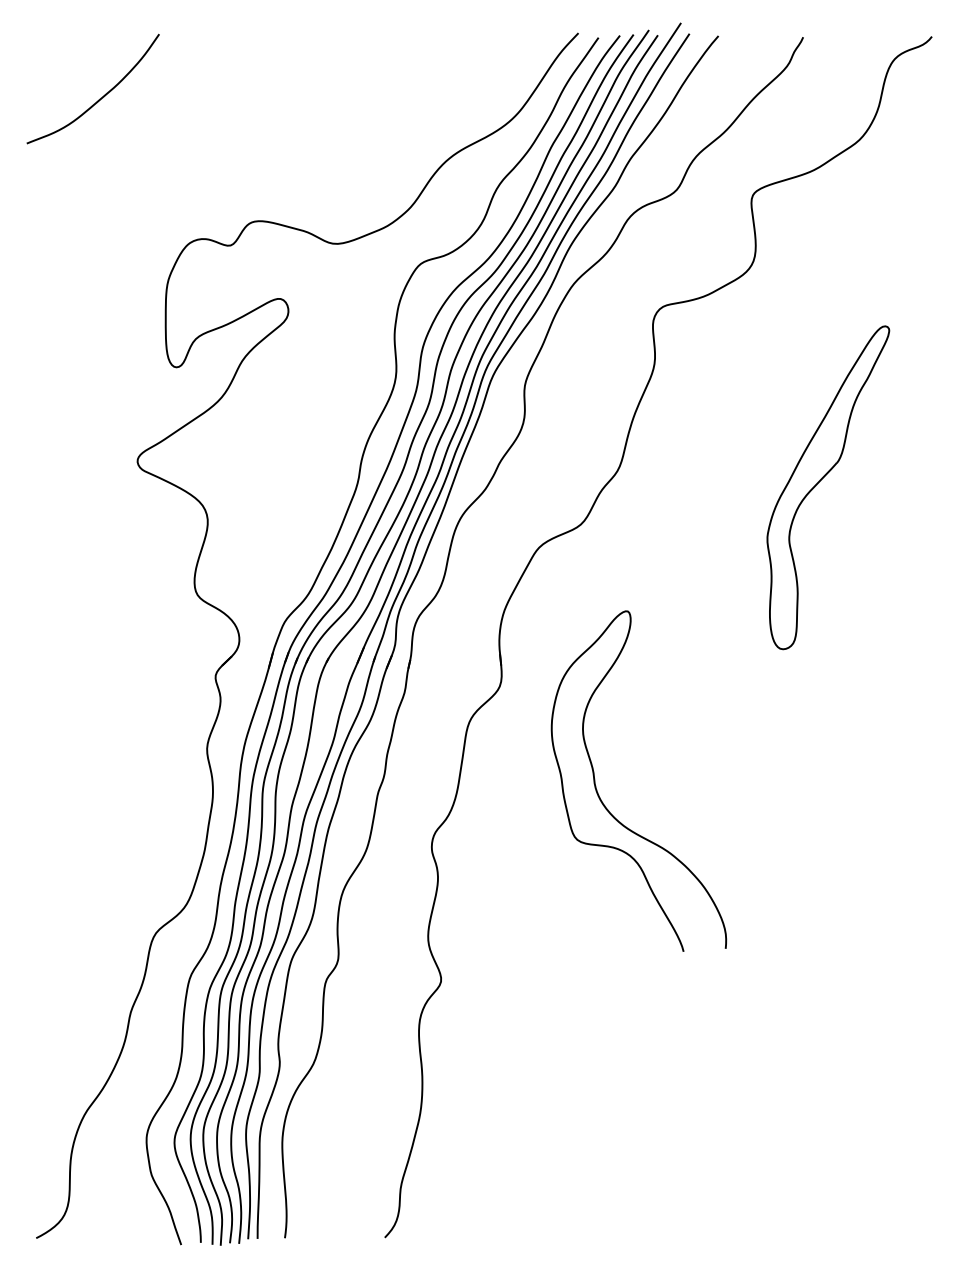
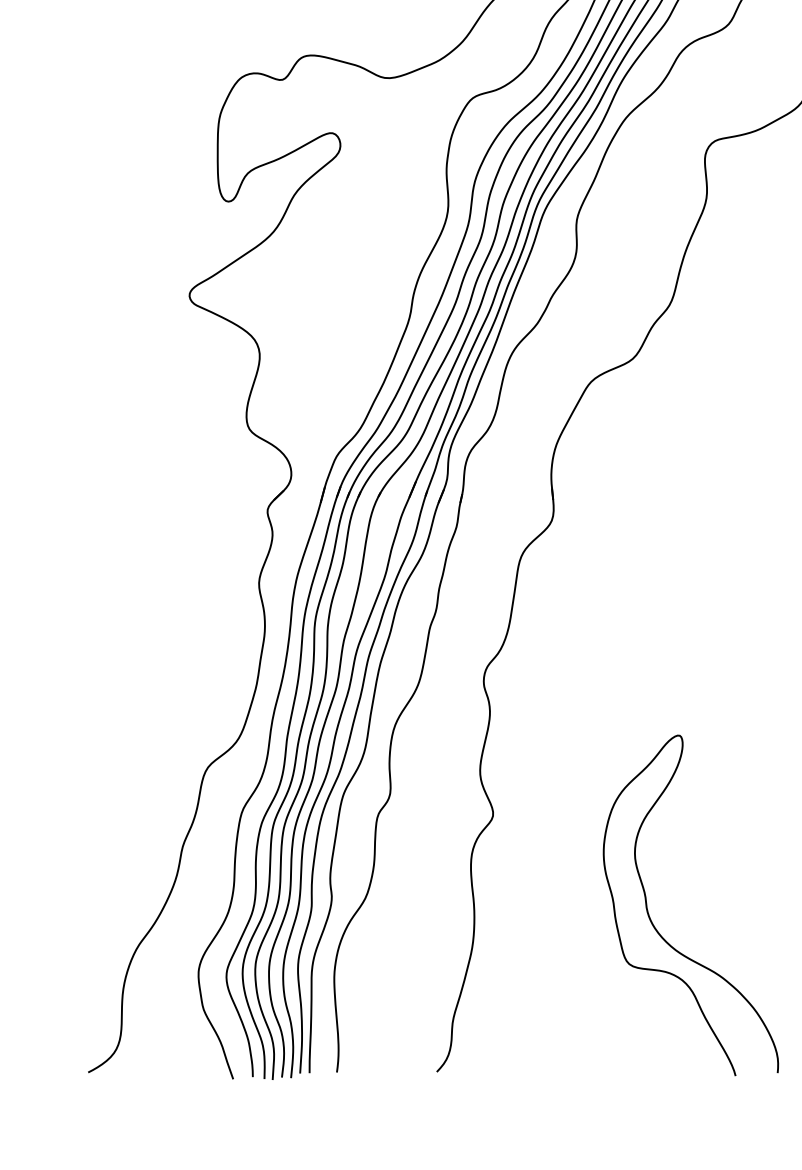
curve: (603, 802) -> (655, 926), moved

